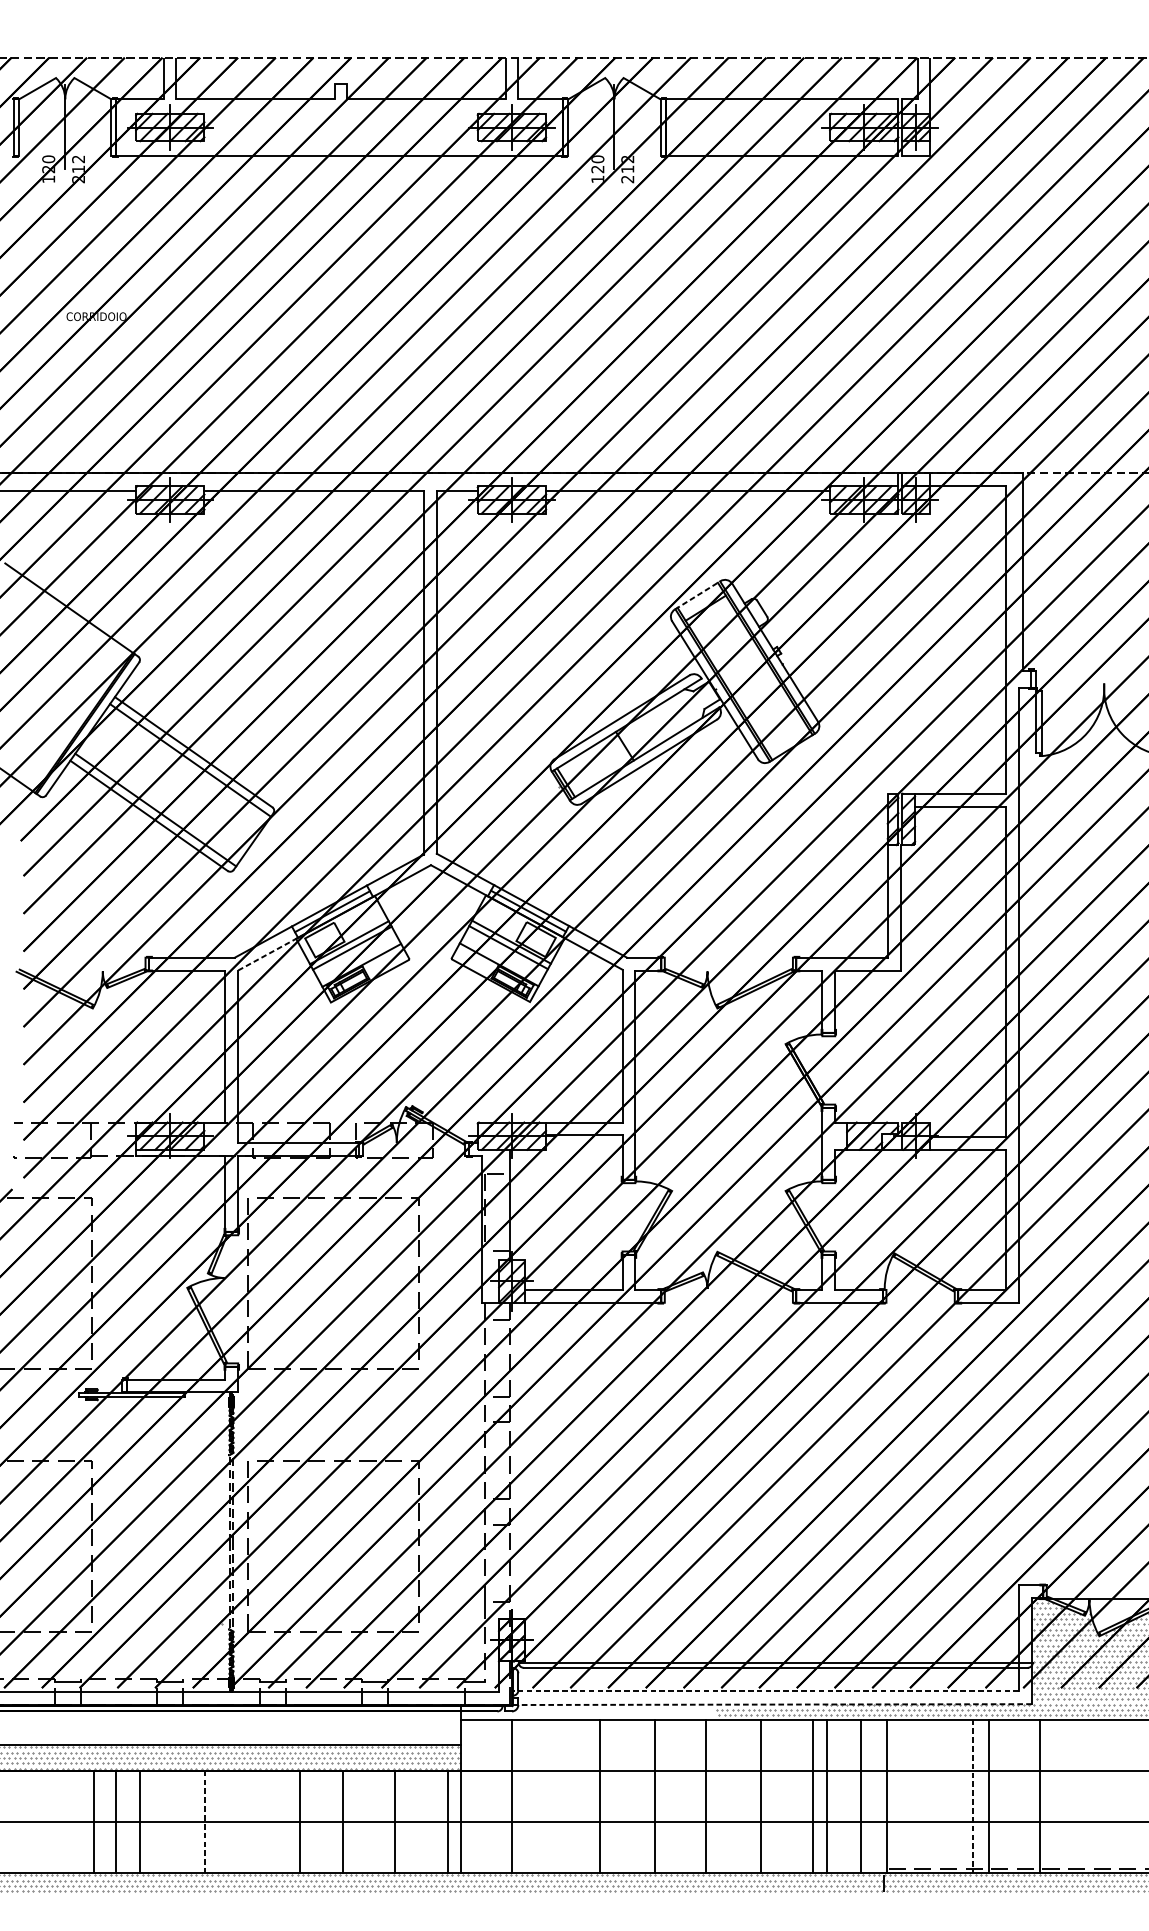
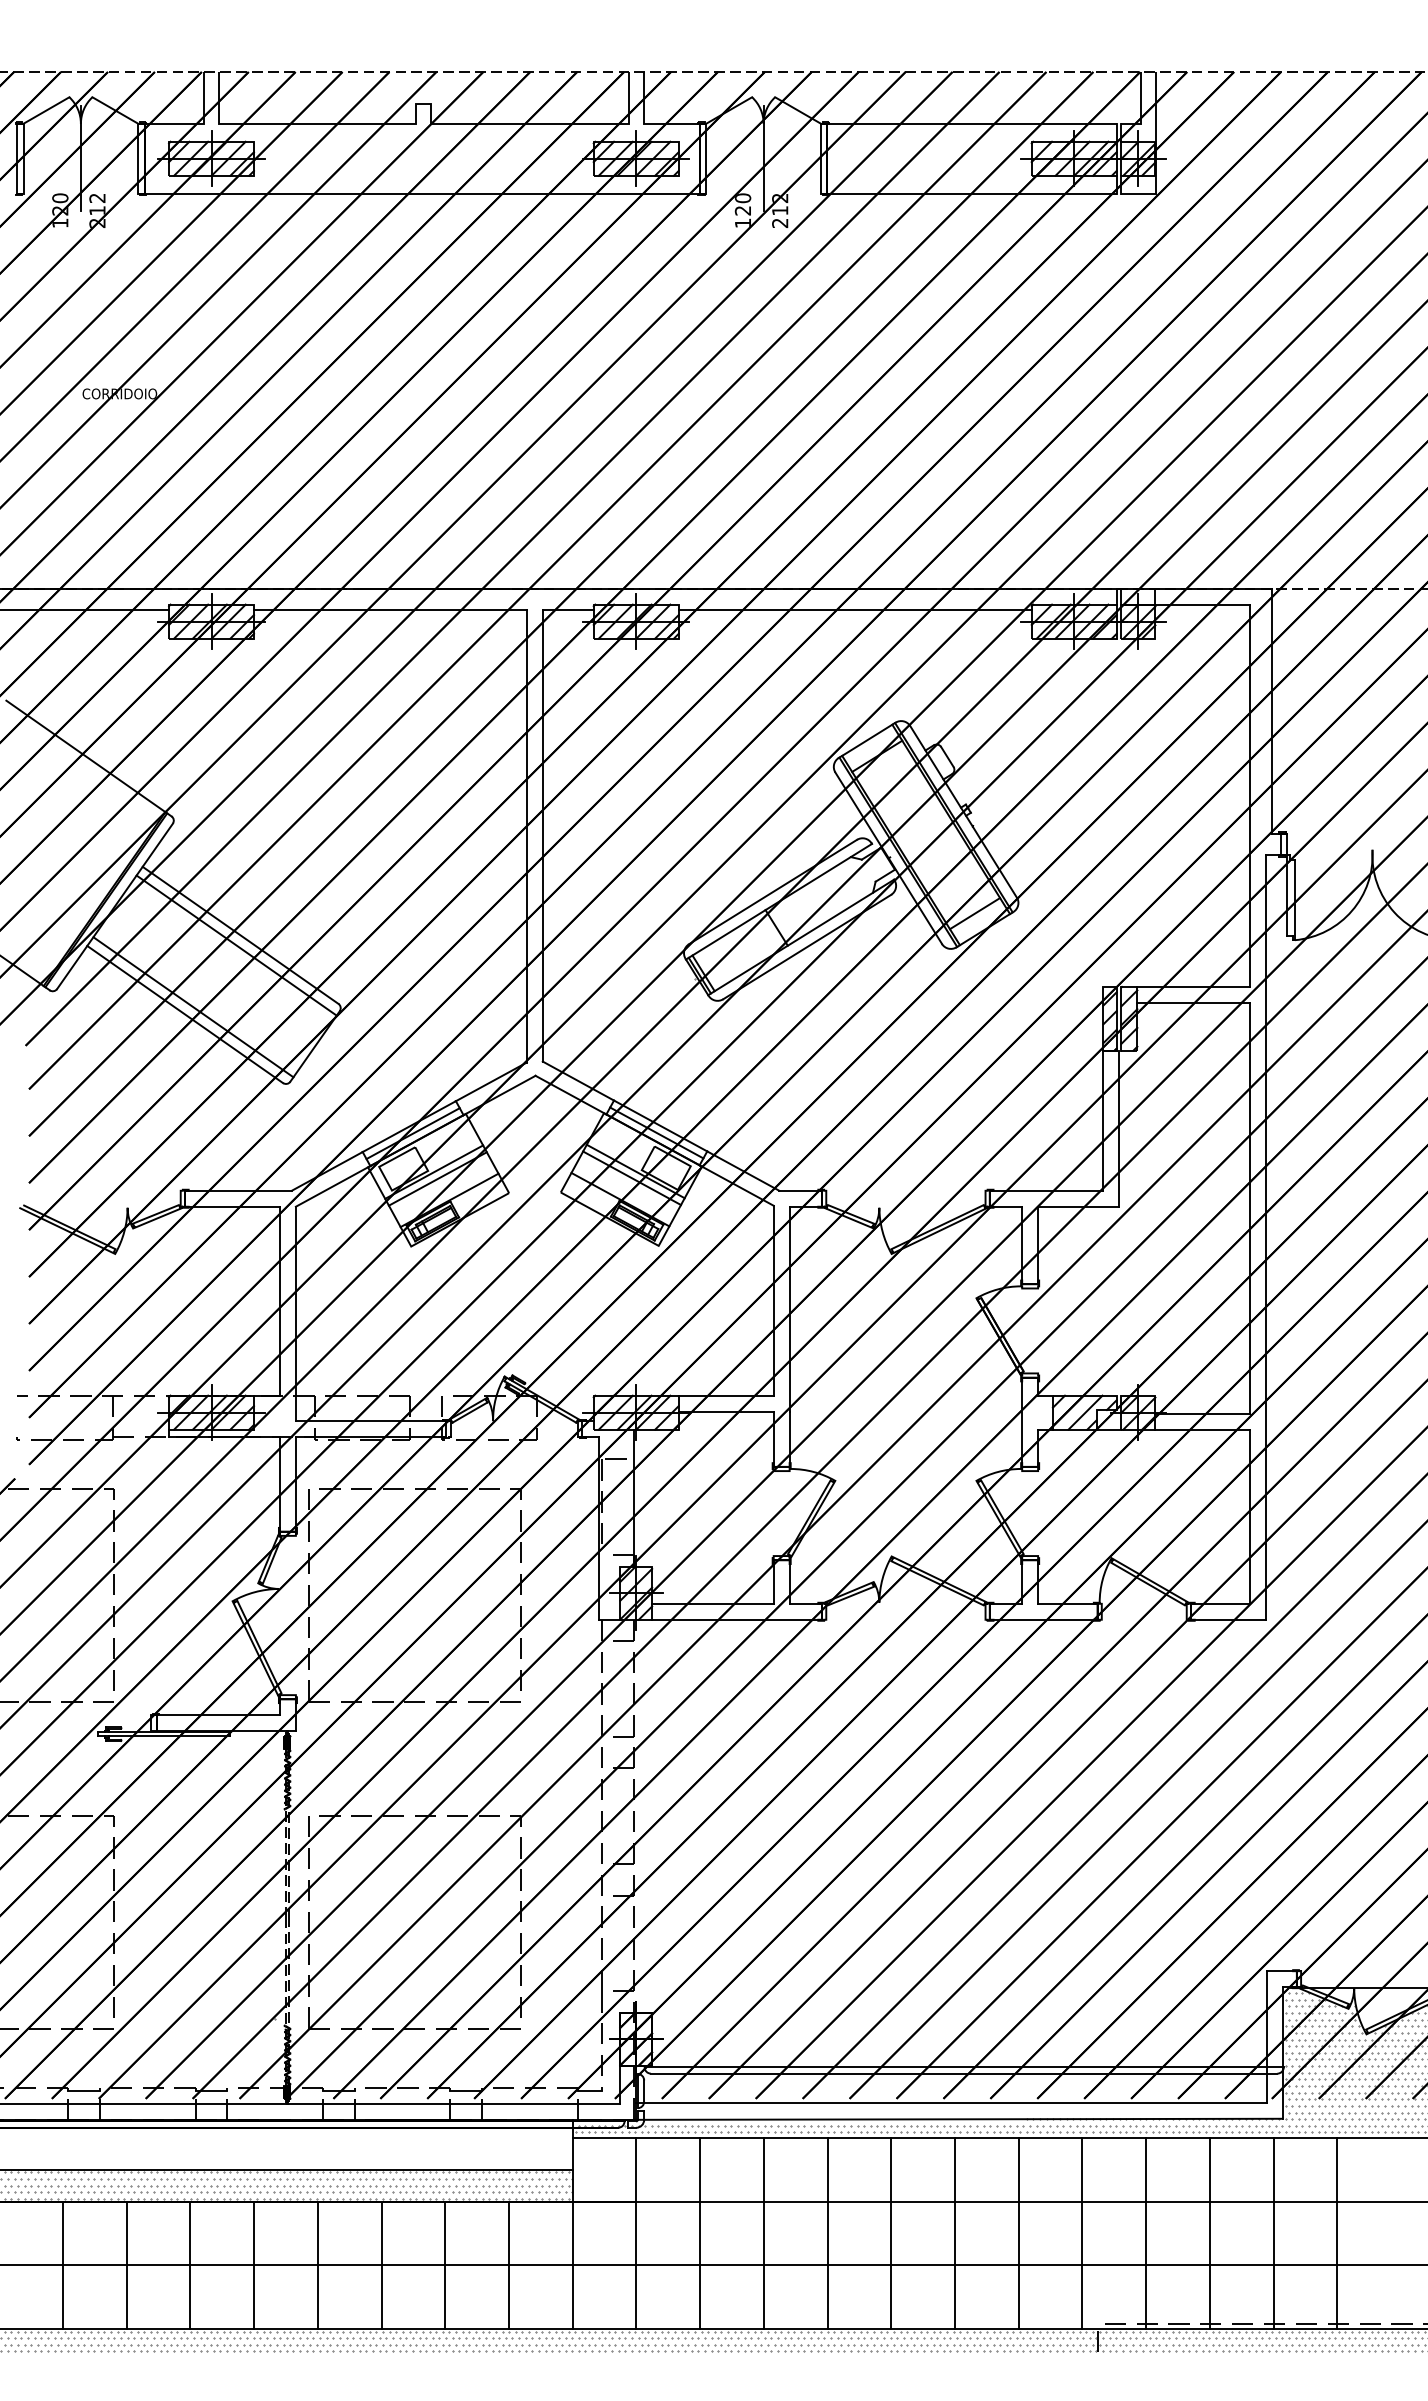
line: (697, 595) -> (867, 740), dashed -> solid
line: (784, 734) -> (974, 913), added
line: (268, 954) -> (333, 1186), dashed -> solid
line: (764, 1691) -> (950, 2102), dashed -> solid
line: (770, 1704) -> (957, 2119), dashed -> solid
hatch: (487, 1711) -> (605, 2128), added
hatch: (613, 1711) -> (762, 2128), added
line: (599, 1796) -> (700, 2233), moved
line: (654, 1796) -> (763, 2233), moved
line: (706, 1796) -> (827, 2233), moved
line: (760, 1796) -> (891, 2233), moved
line: (812, 1796) -> (954, 2233), moved
line: (827, 1796) -> (1082, 2233), moved
line: (860, 1796) -> (1018, 2233), moved
line: (887, 1796) -> (1146, 2233), moved
line: (973, 1796) -> (1209, 2233), dashed -> solid
line: (989, 1796) -> (1273, 2233), moved
line: (1039, 1796) -> (1337, 2233), moved
line: (93, 1822) -> (63, 2265), moved
line: (115, 1822) -> (190, 2265), moved
line: (139, 1822) -> (126, 2265), moved
line: (204, 1822) -> (254, 2265), dashed -> solid
line: (299, 1822) -> (317, 2265), moved
line: (343, 1822) -> (381, 2265), moved
line: (394, 1822) -> (445, 2265), moved
line: (448, 1822) -> (509, 2265), moved

